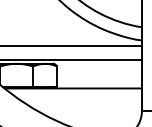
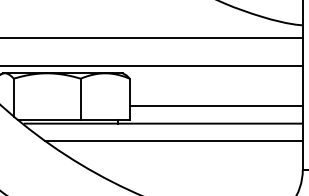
line: (99, 80) -> (216, 107), added
line: (78, 96) -> (173, 140), added

